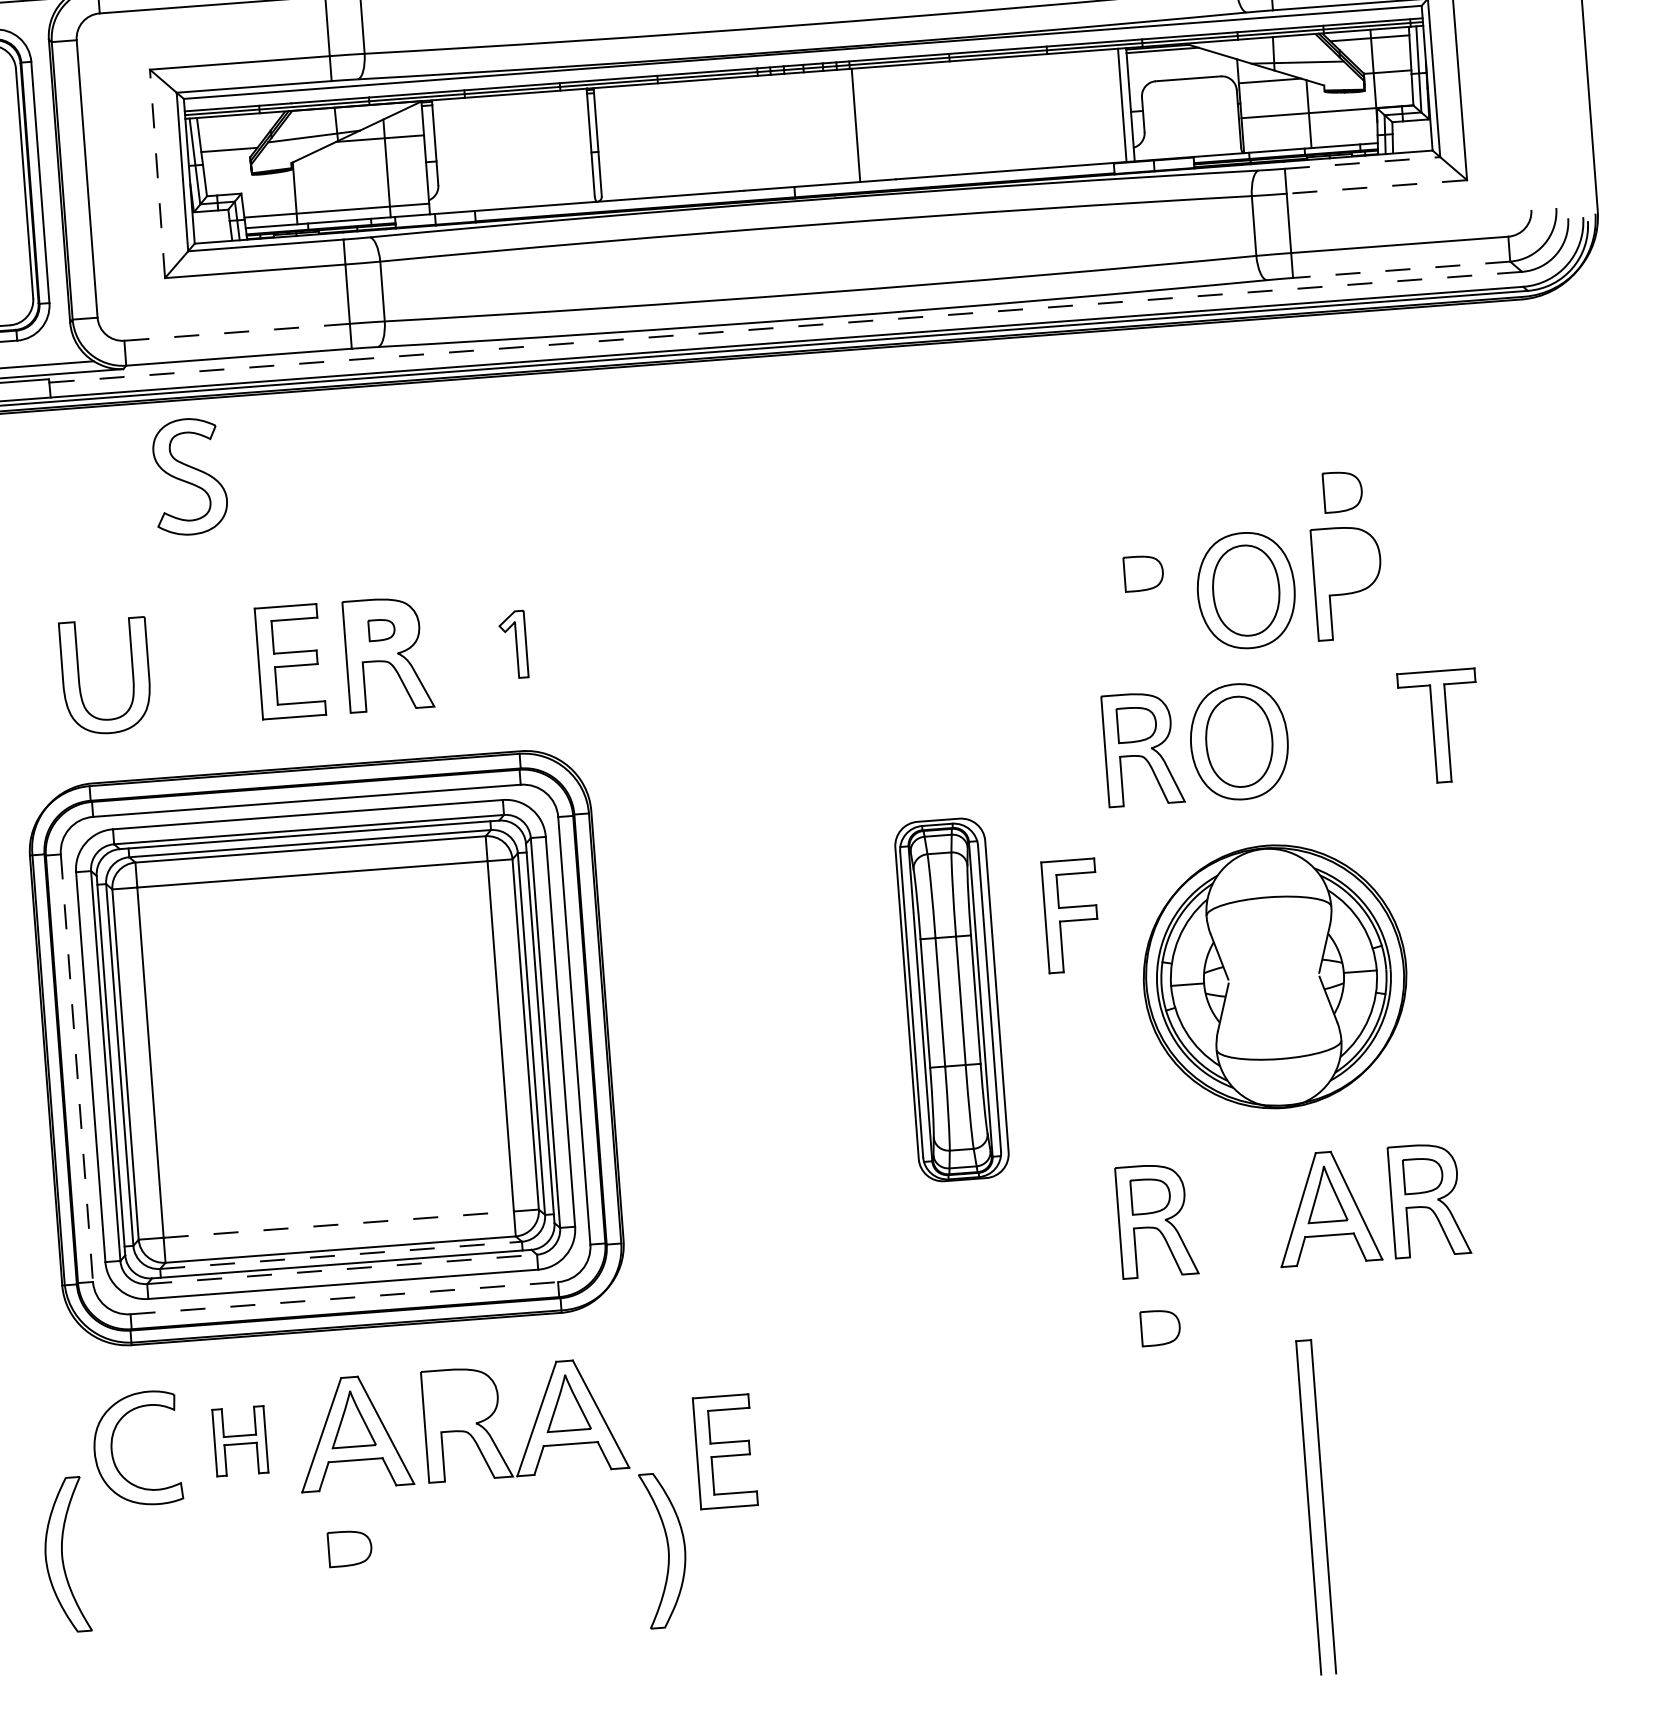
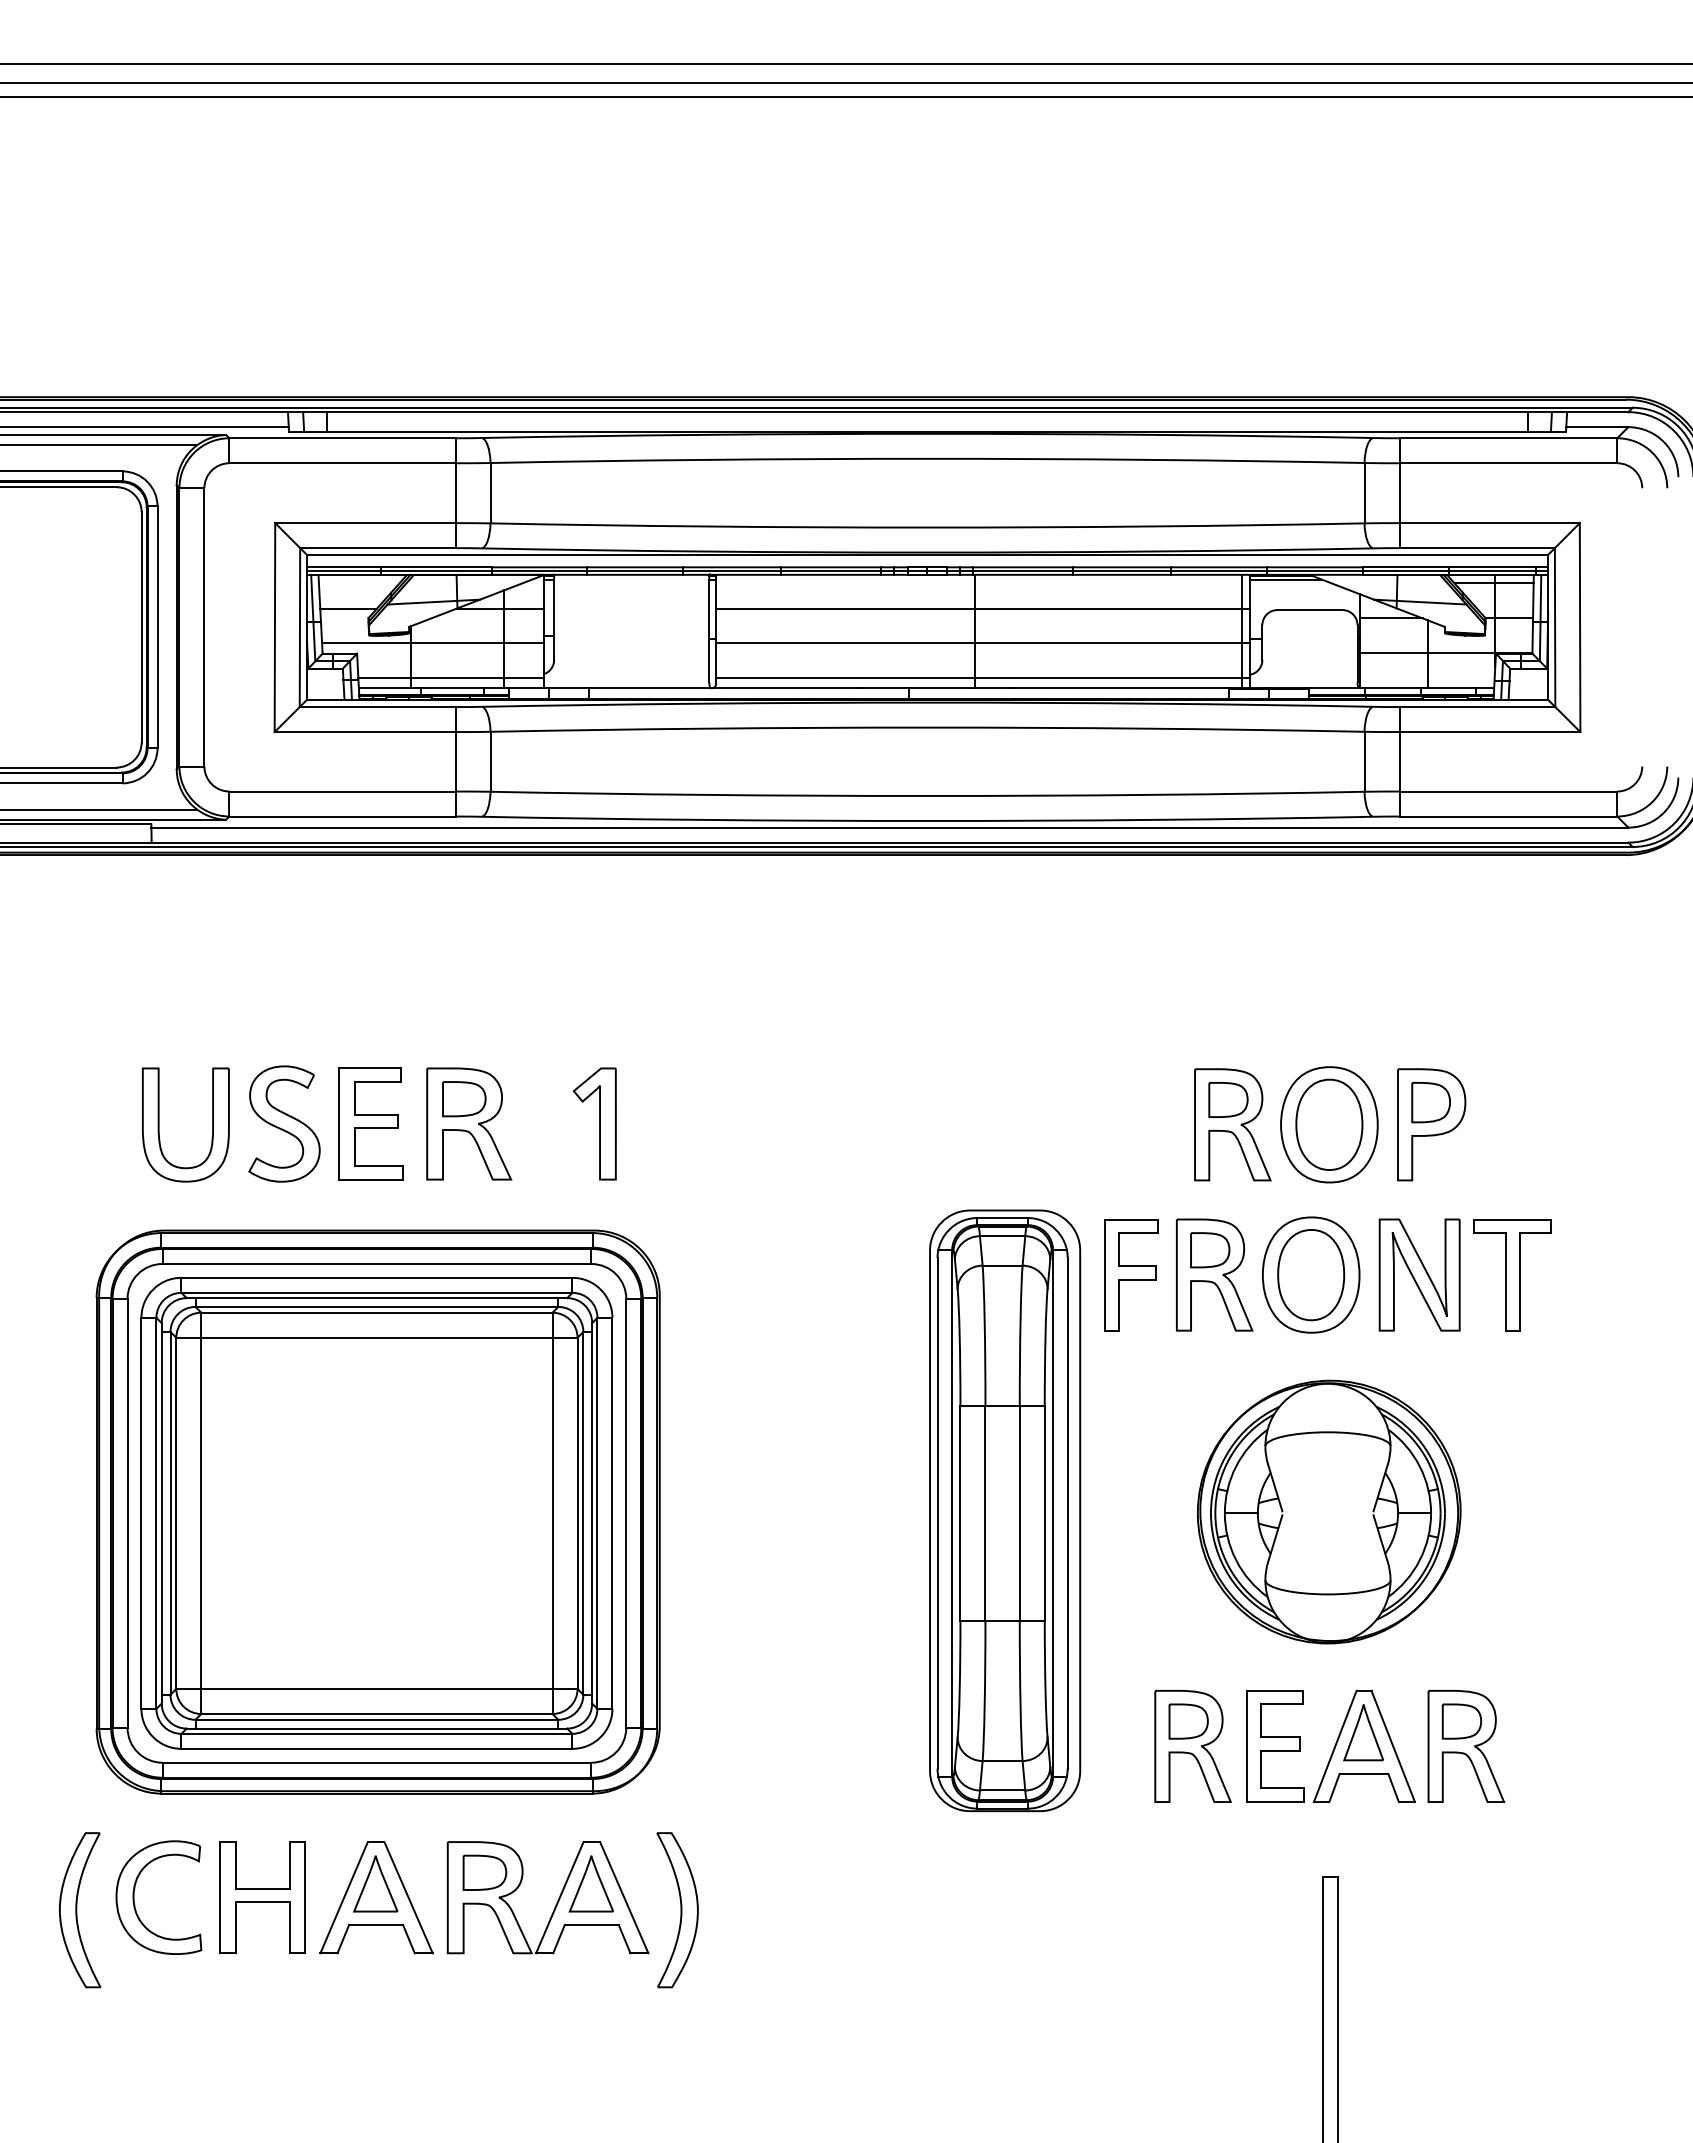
line: (862, 102) -> (983, 609), added
line: (865, 136) -> (983, 643), added
line: (1362, 163) -> (1477, 707), dashed -> solid
line: (867, 170) -> (983, 677), added
line: (157, 173) -> (274, 627), dashed -> solid
line: (315, 177) -> (432, 643), added
line: (1376, 187) -> (1489, 732), dashed -> solid
line: (1401, 269) -> (1508, 816), dashed -> solid
line: (785, 327) -> (889, 827), dashed -> solid
line: (237, 332) -> (342, 791), dashed -> solid
part: (189, 476) -> (284, 1123), moved
part: (1342, 491) -> (1430, 1102), moved
part: (1149, 597) -> (1232, 1124), added
part: (381, 630) -> (464, 1099), size x1.67
part: (513, 644) -> (594, 1123), size x1.67
part: (1347, 733) -> (1419, 1274), added
part: (1072, 916) -> (1131, 1275), moved
part: (952, 999) -> (1005, 1510), size x1.67
line: (76, 1068) -> (127, 1513), dashed -> solid
line: (338, 1224) -> (376, 1688), dashed -> solid
line: (341, 1255) -> (377, 1719), dashed -> solid
line: (342, 1268) -> (377, 1733), dashed -> solid
line: (344, 1297) -> (377, 1762), dashed -> solid
part: (1160, 1327) -> (1188, 1853), removed
part: (240, 1441) -> (262, 1897), size x1.67
part: (725, 1451) -> (1275, 1746), moved
part: (349, 1548) -> (484, 1872), moved
part: (664, 1550) -> (677, 1910), moved
part: (66, 1555) -> (80, 1910), moved

